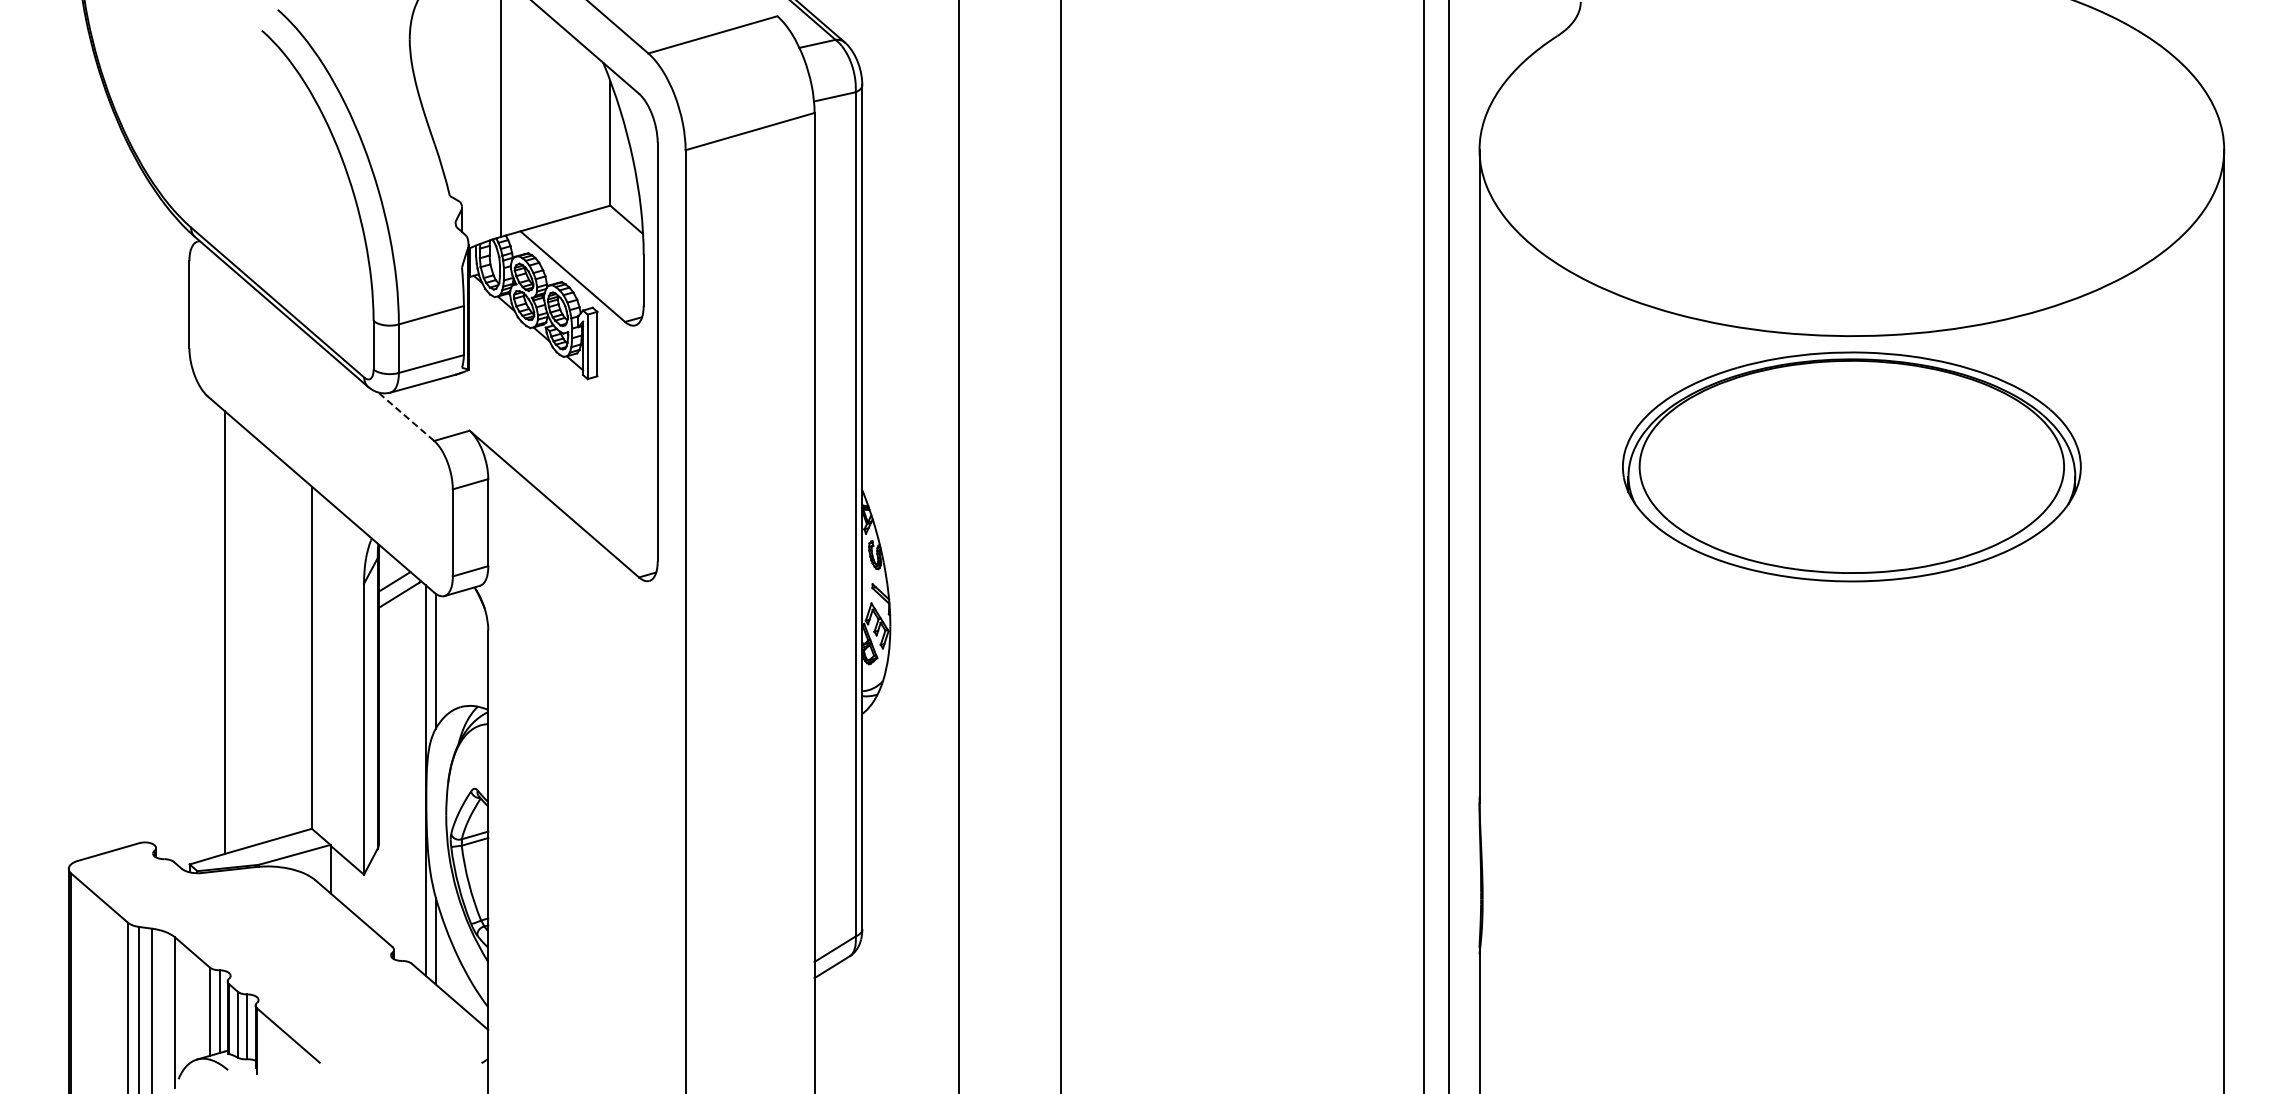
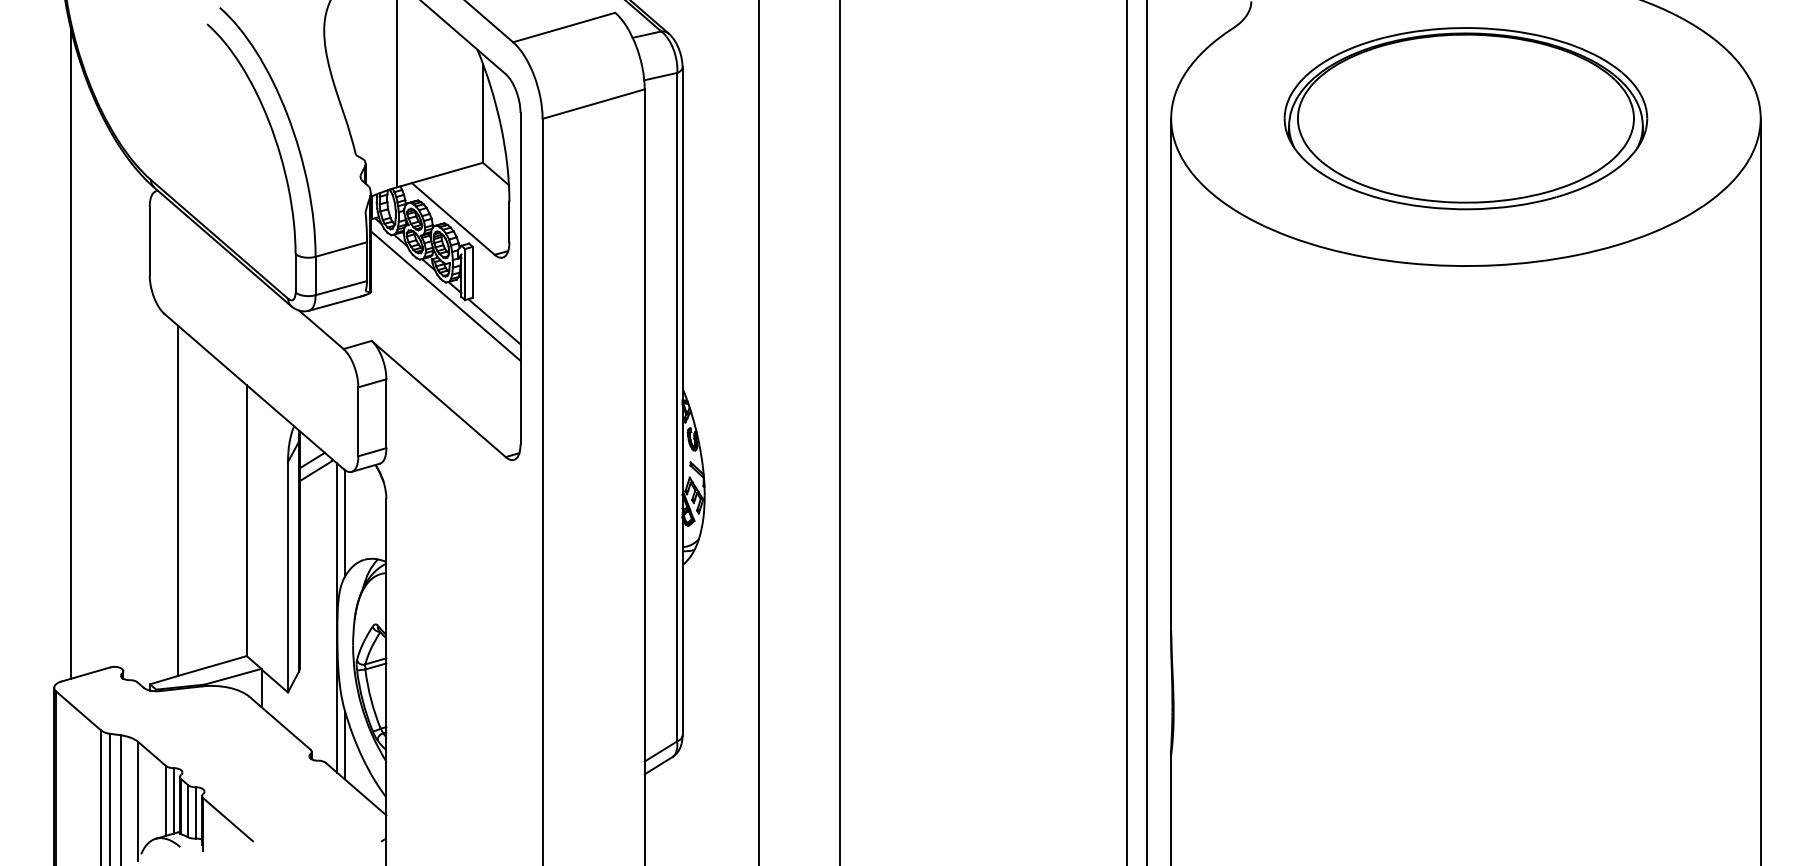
line: (562, 373) -> (445, 295), added
line: (624, 405) -> (494, 320), added
line: (405, 416) -> (320, 329), dashed -> solid
line: (89, 446) -> (70, 353), added
part: (1851, 466) -> (1465, 118), moved

